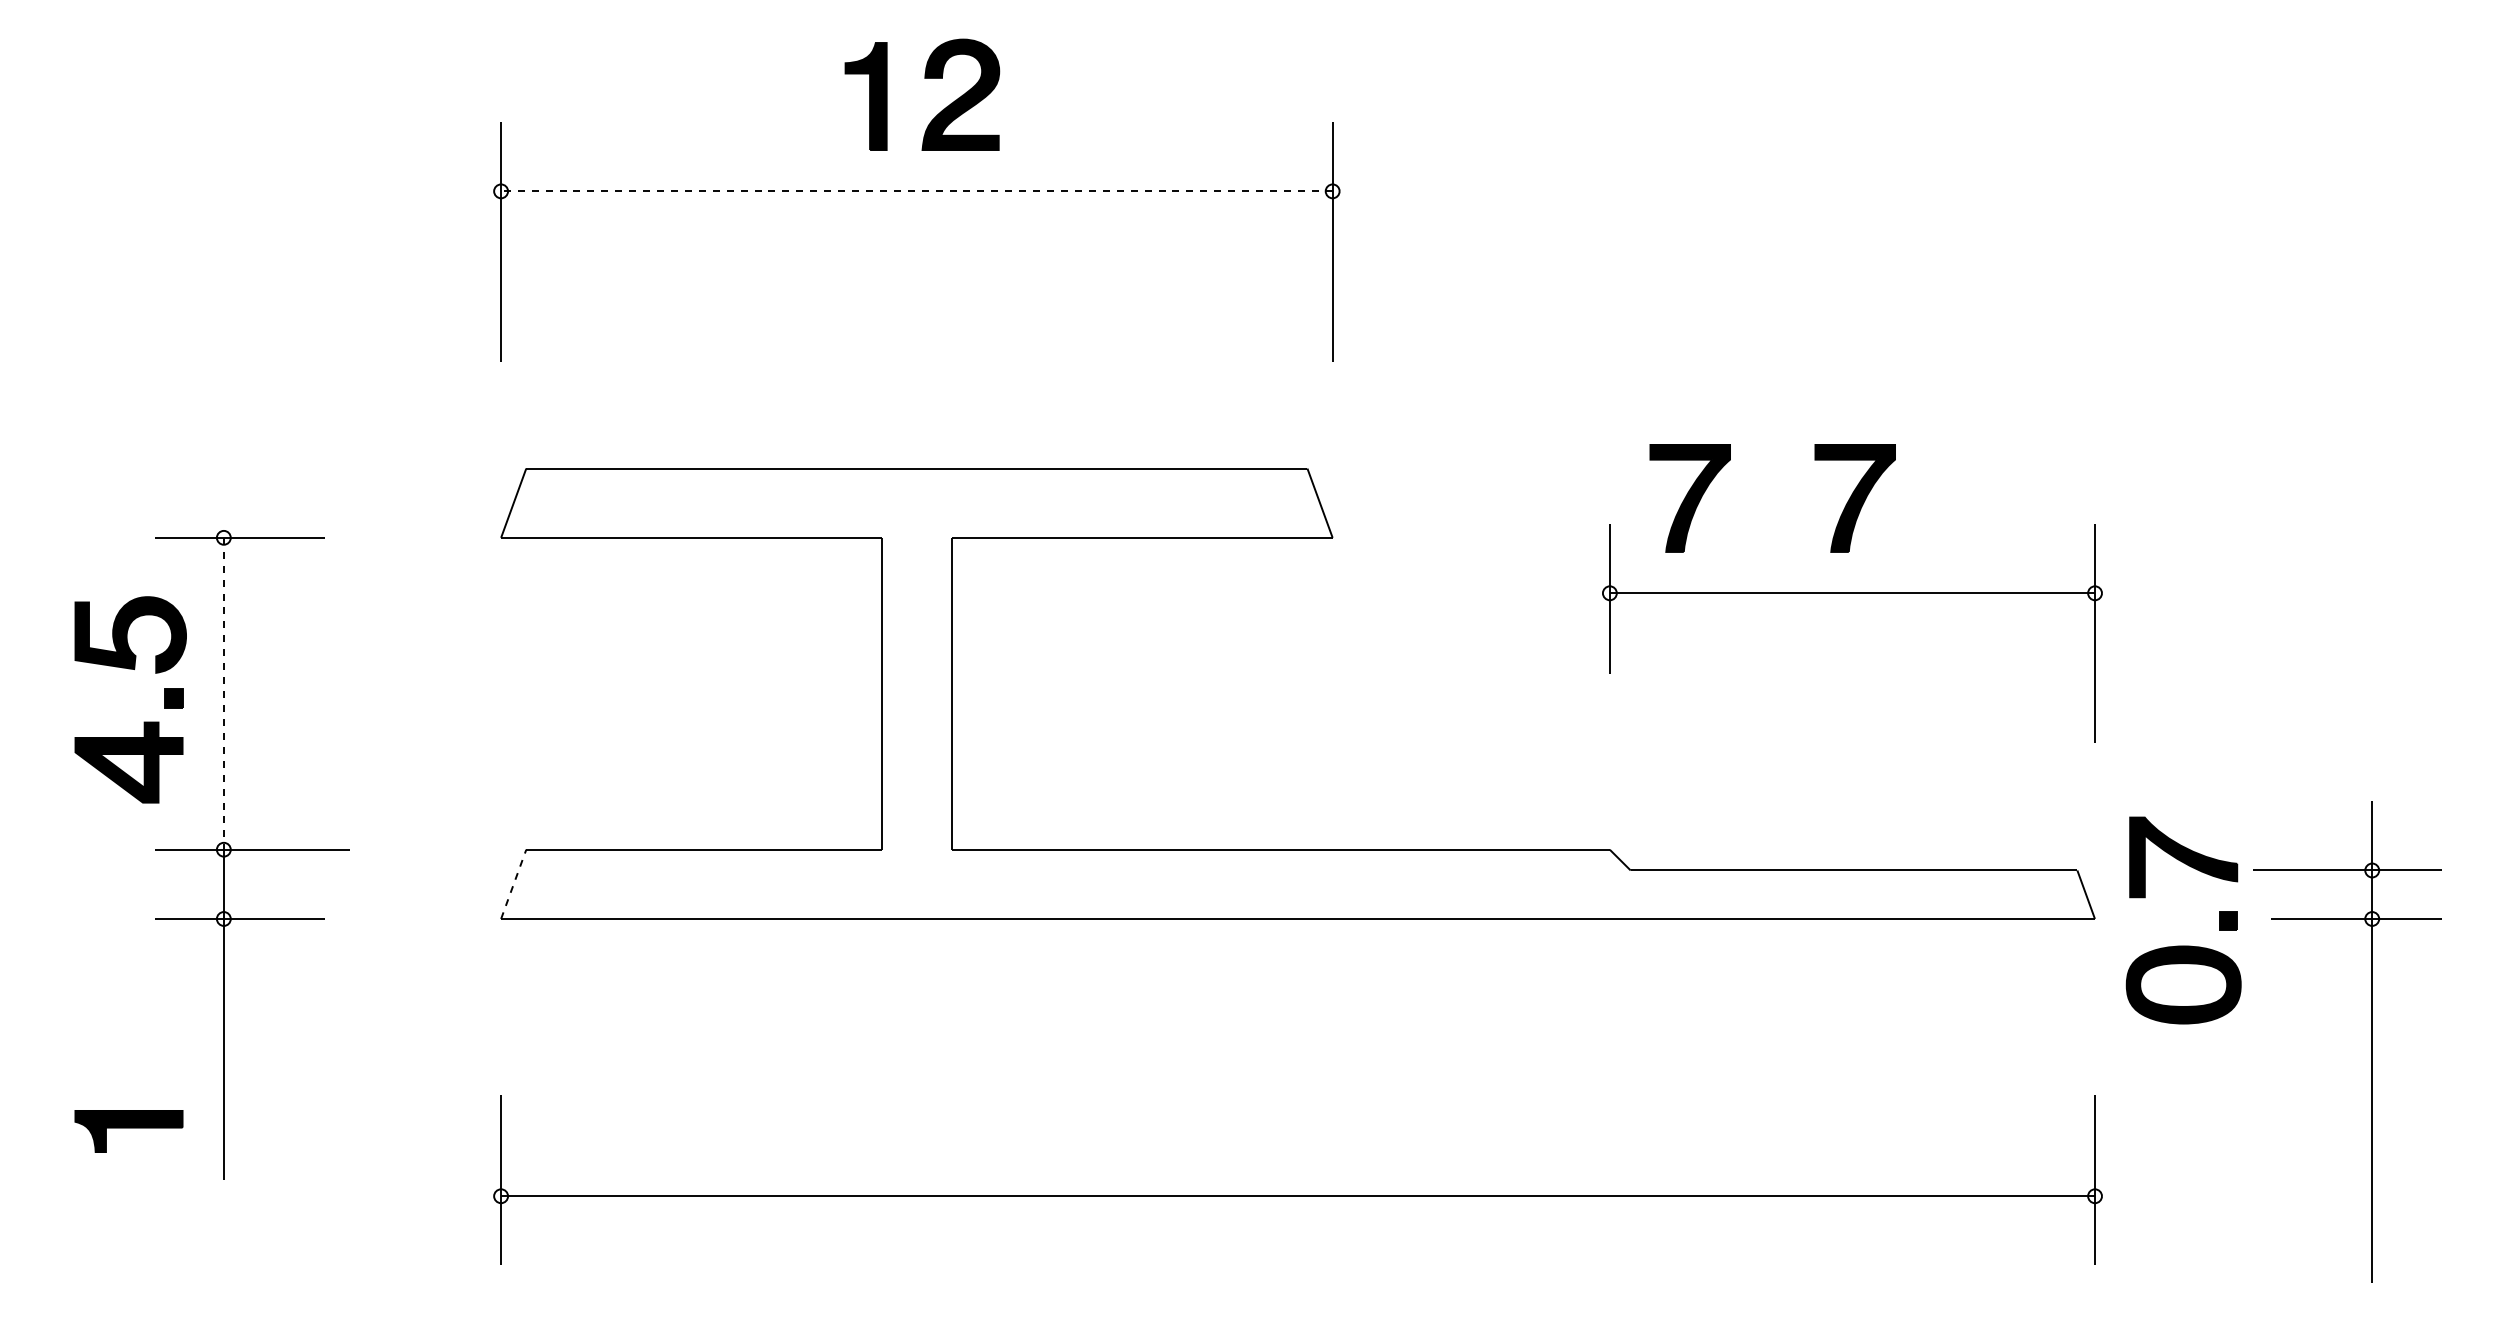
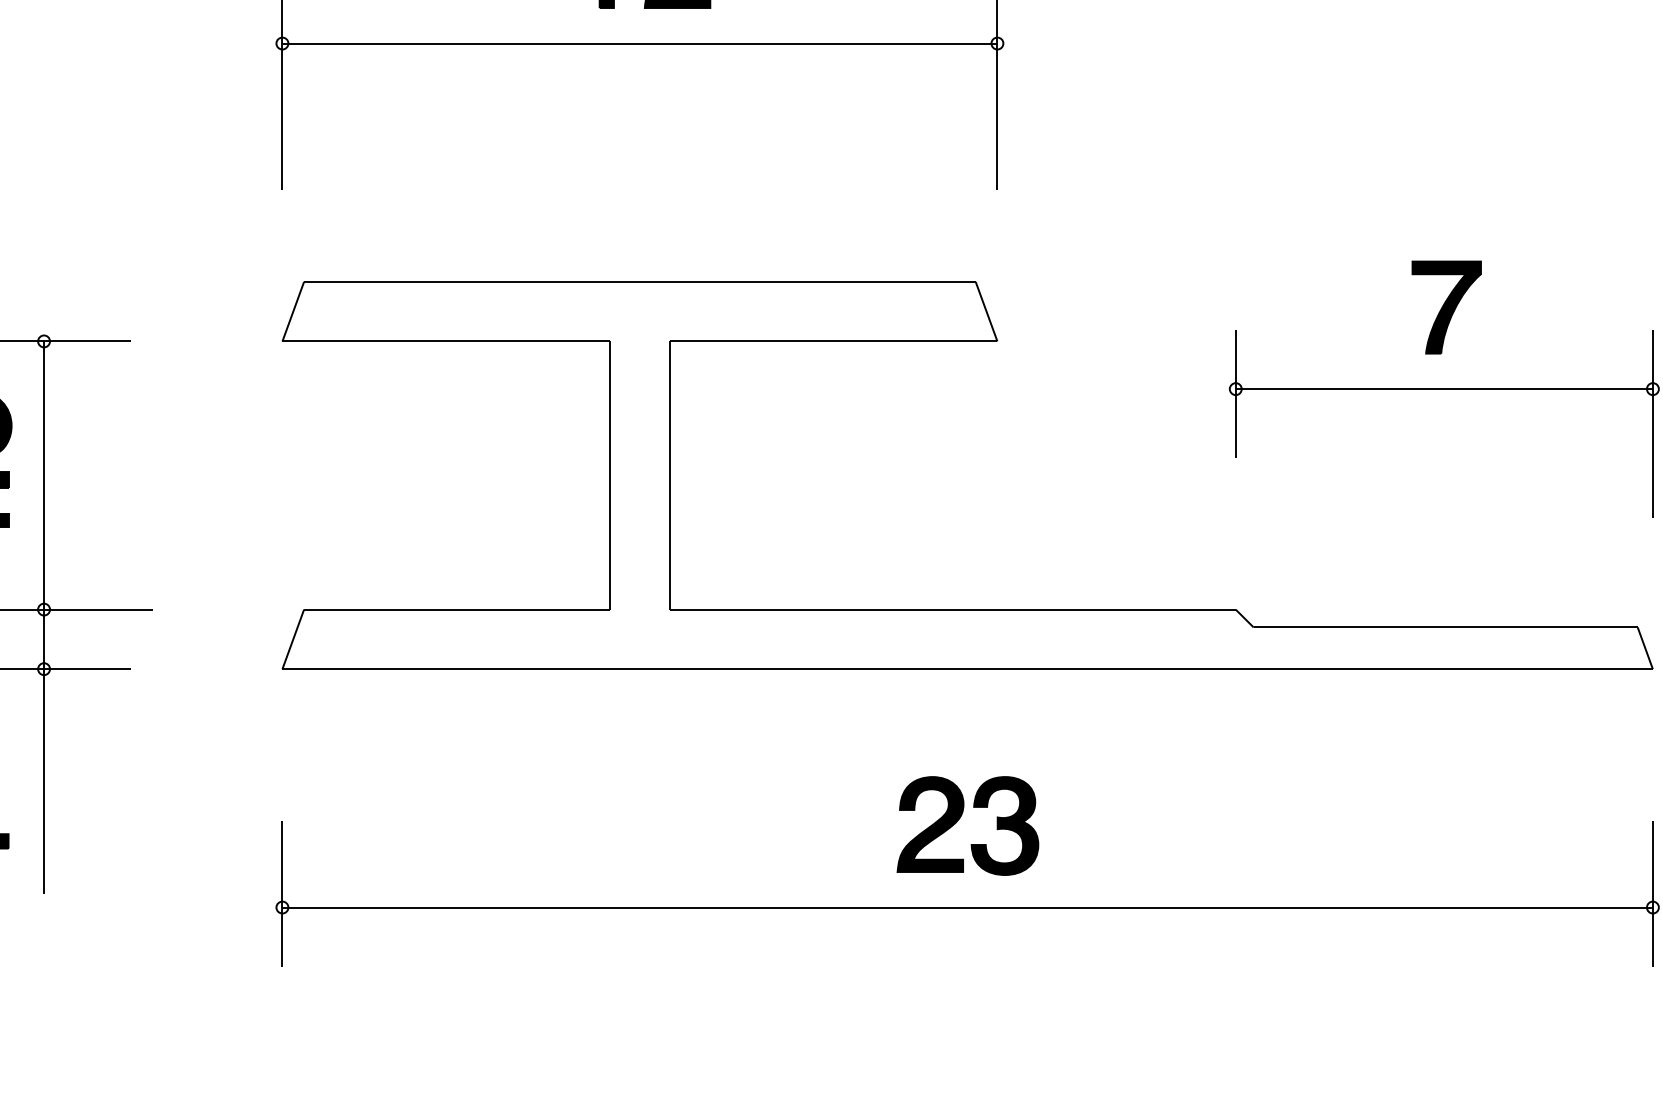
line: (916, 191) -> (639, 43), dashed -> solid
part: (1689, 498) -> (1304, 307), removed
line: (223, 693) -> (43, 475), dashed -> solid
line: (513, 884) -> (293, 639), dashed -> solid
part: (1288, 1094) -> (959, 820), added

